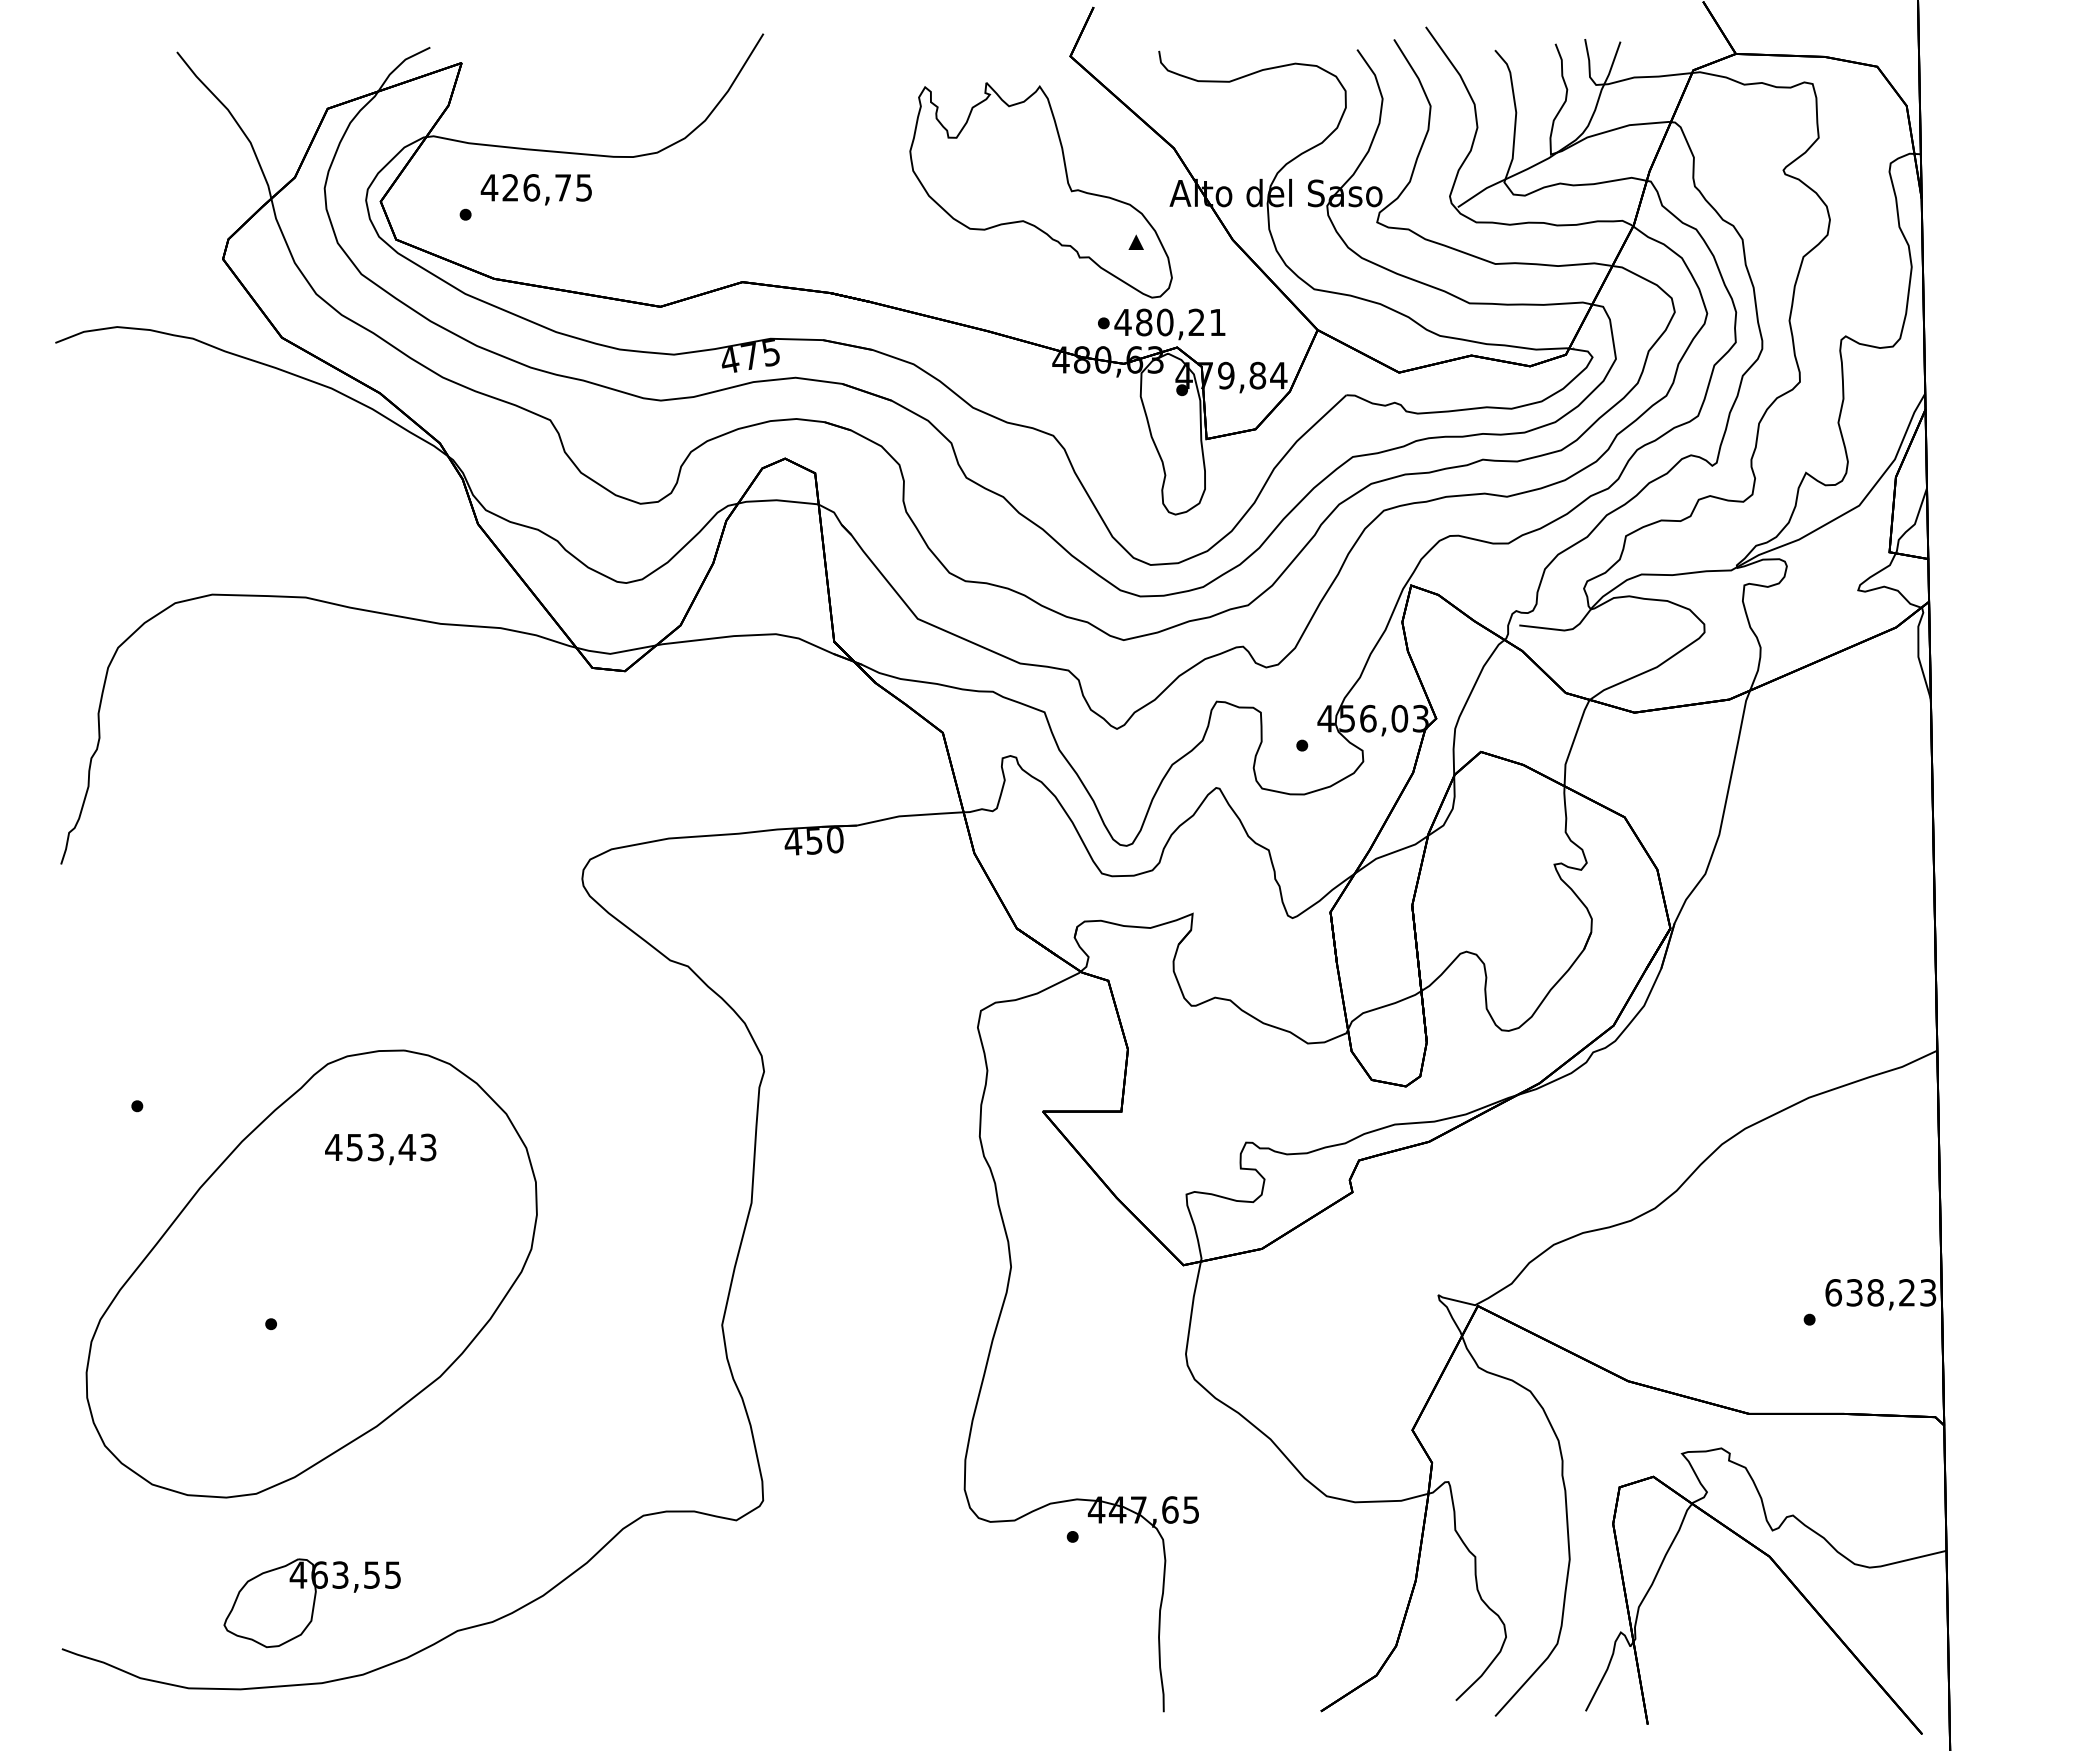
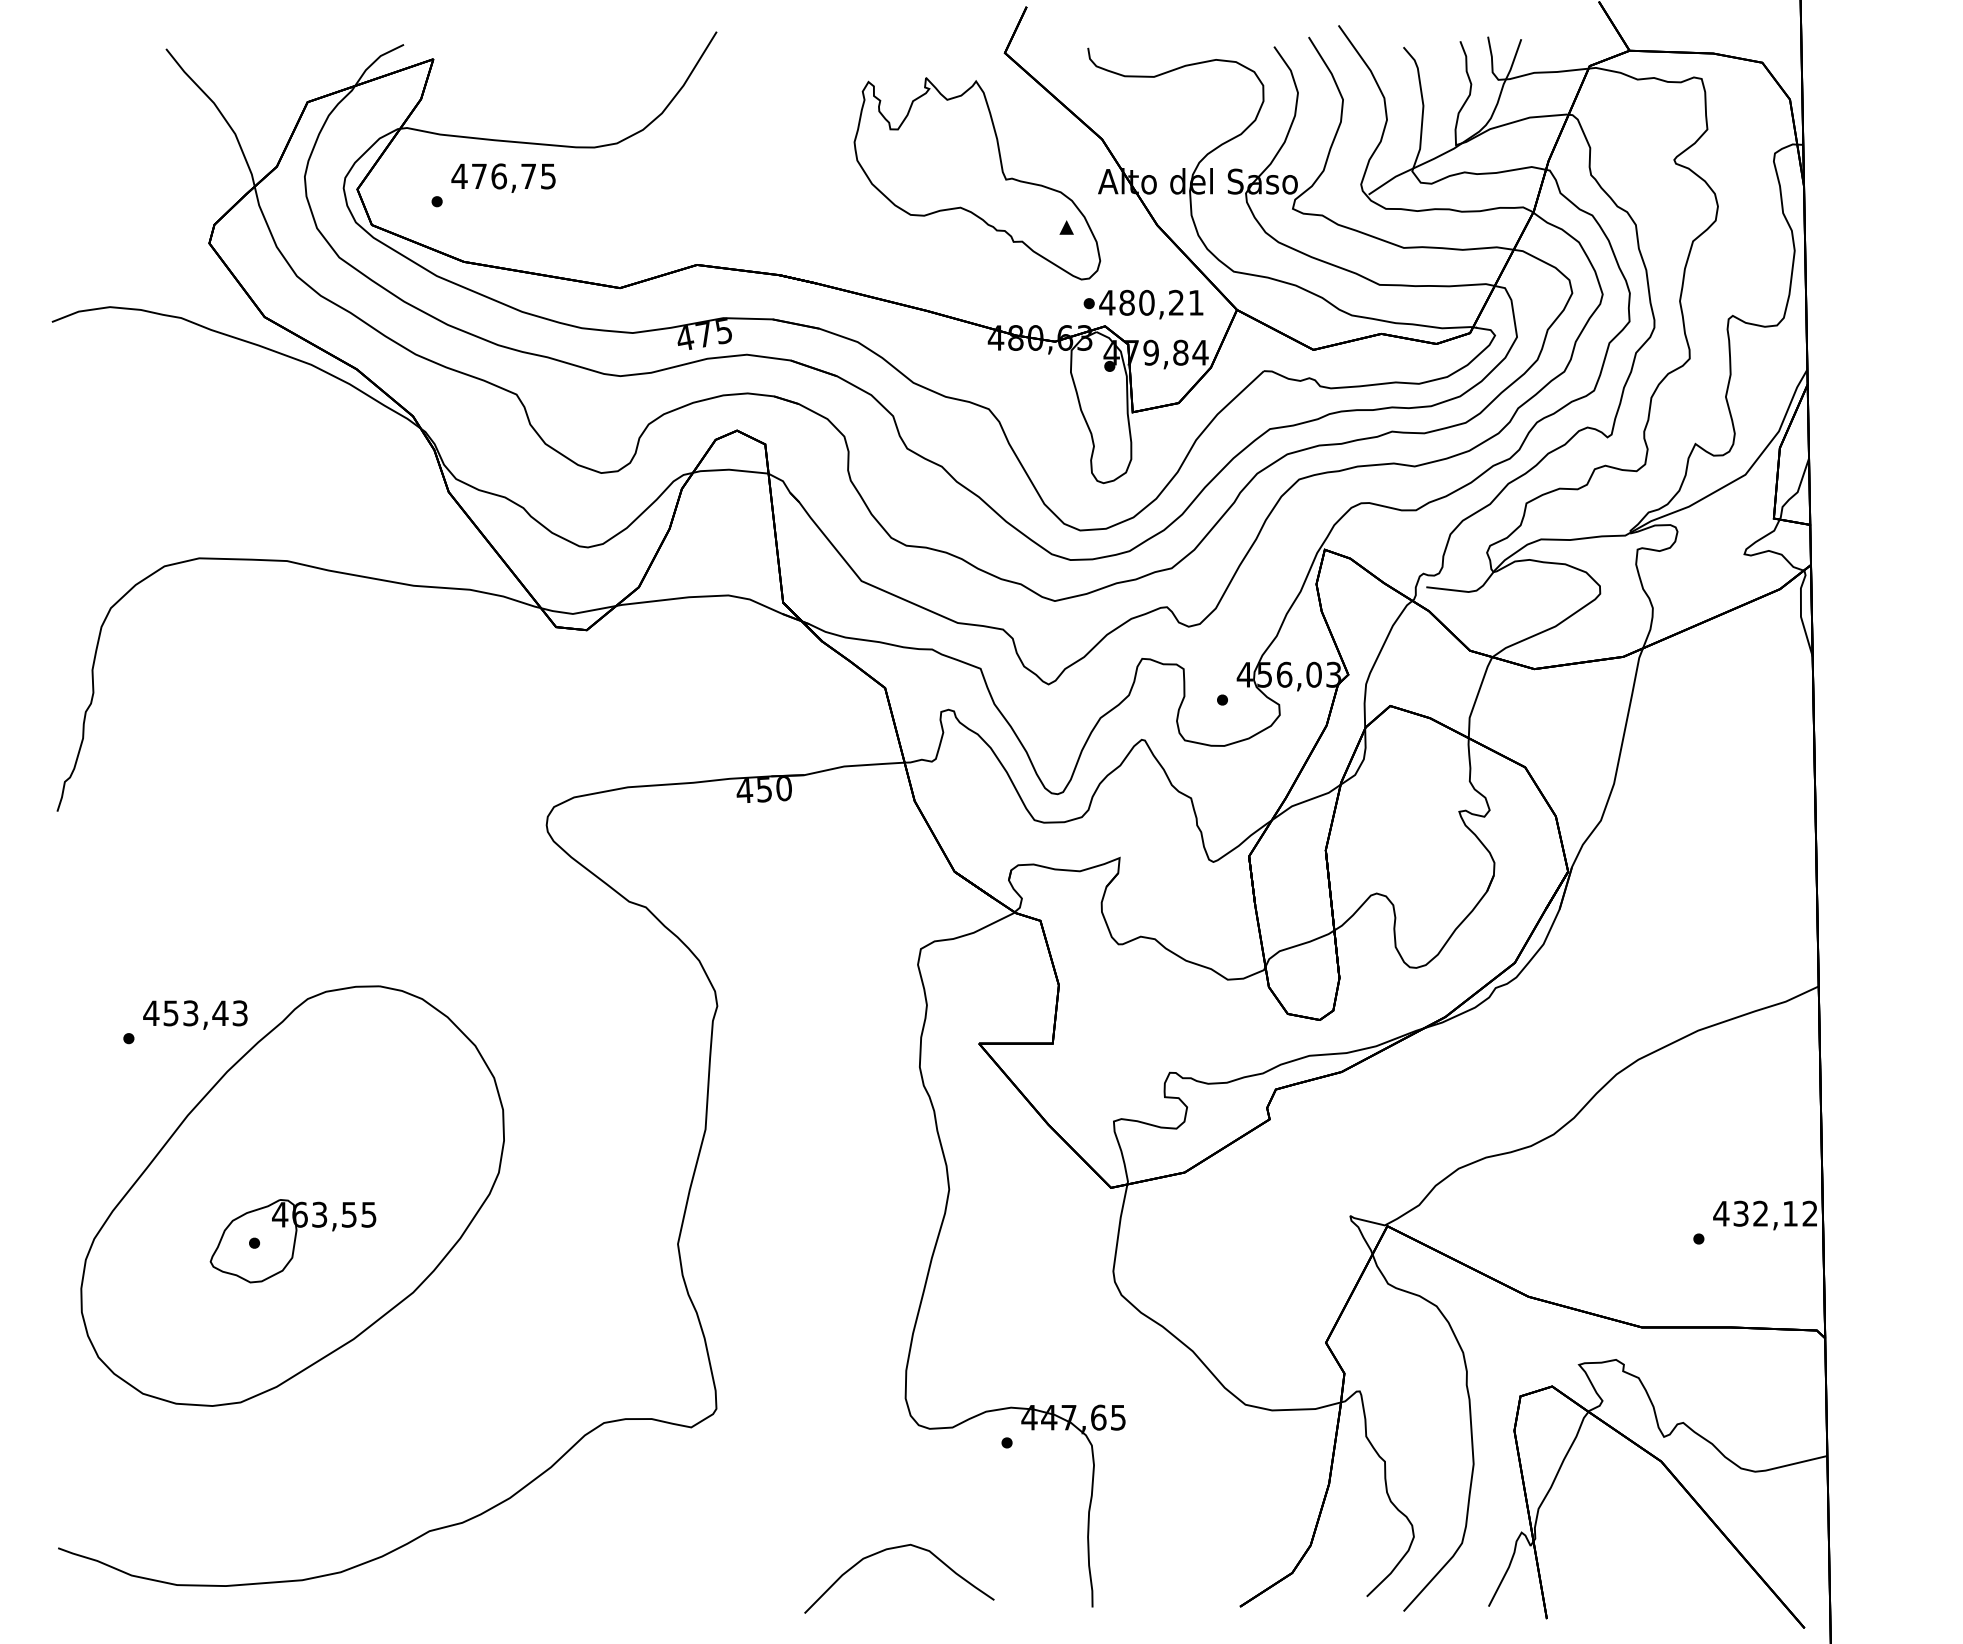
text: (509, 186) -> (478, 175), 426,75 -> 476,75
text: (1161, 324) -> (1143, 304), moved
text: (380, 1148) -> (195, 1014), moved
text: (1880, 1292) -> (1765, 1213), 638,23 -> 432,12
part: (311, 1603) -> (292, 1241), moved
curve: (950, 1650) -> (892, 1549), added

